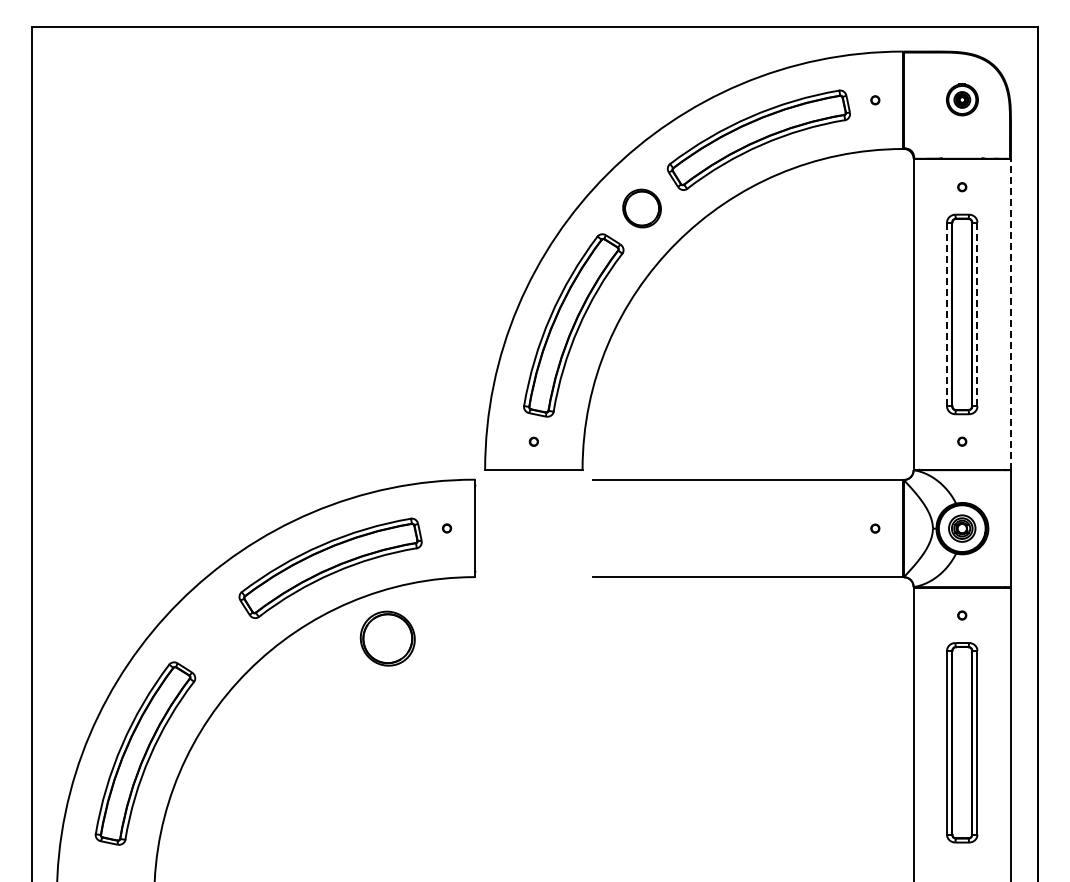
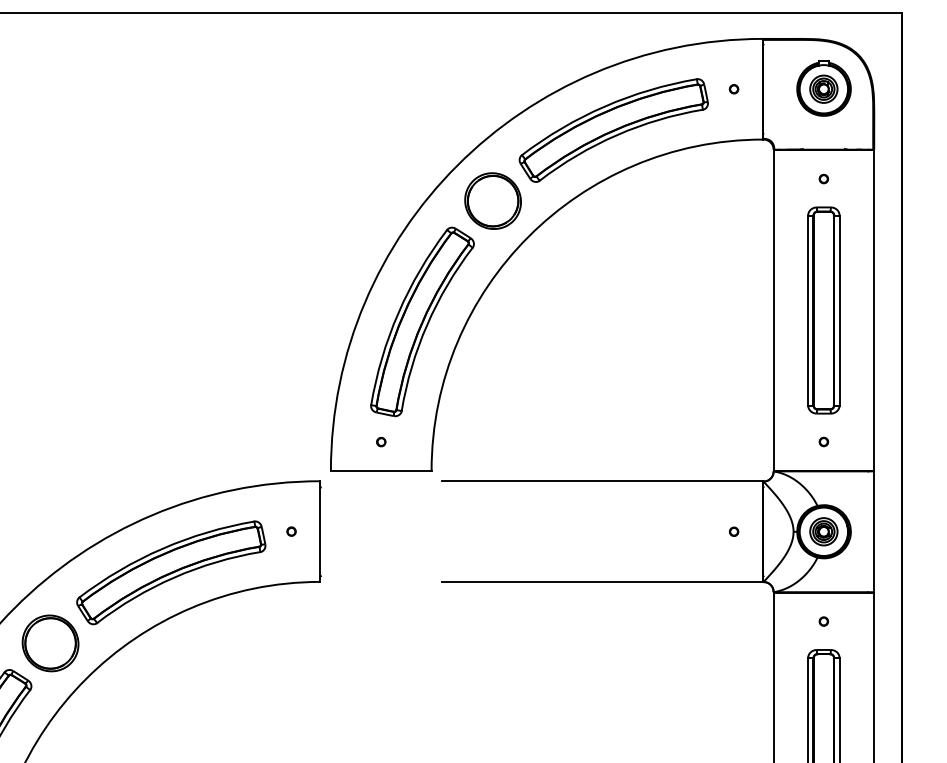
part: (962, 99) -> (824, 88), size x1.67
part: (641, 208) -> (492, 201), size x1.43
line: (1010, 313) -> (873, 309), dashed -> solid
line: (947, 314) -> (808, 310), dashed -> solid
line: (977, 314) -> (839, 310), dashed -> solid
part: (387, 638) -> (50, 643), moved

